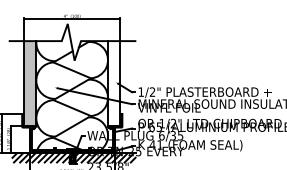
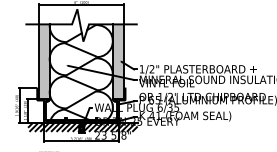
fill: (113, 83) -> (117, 61), added

